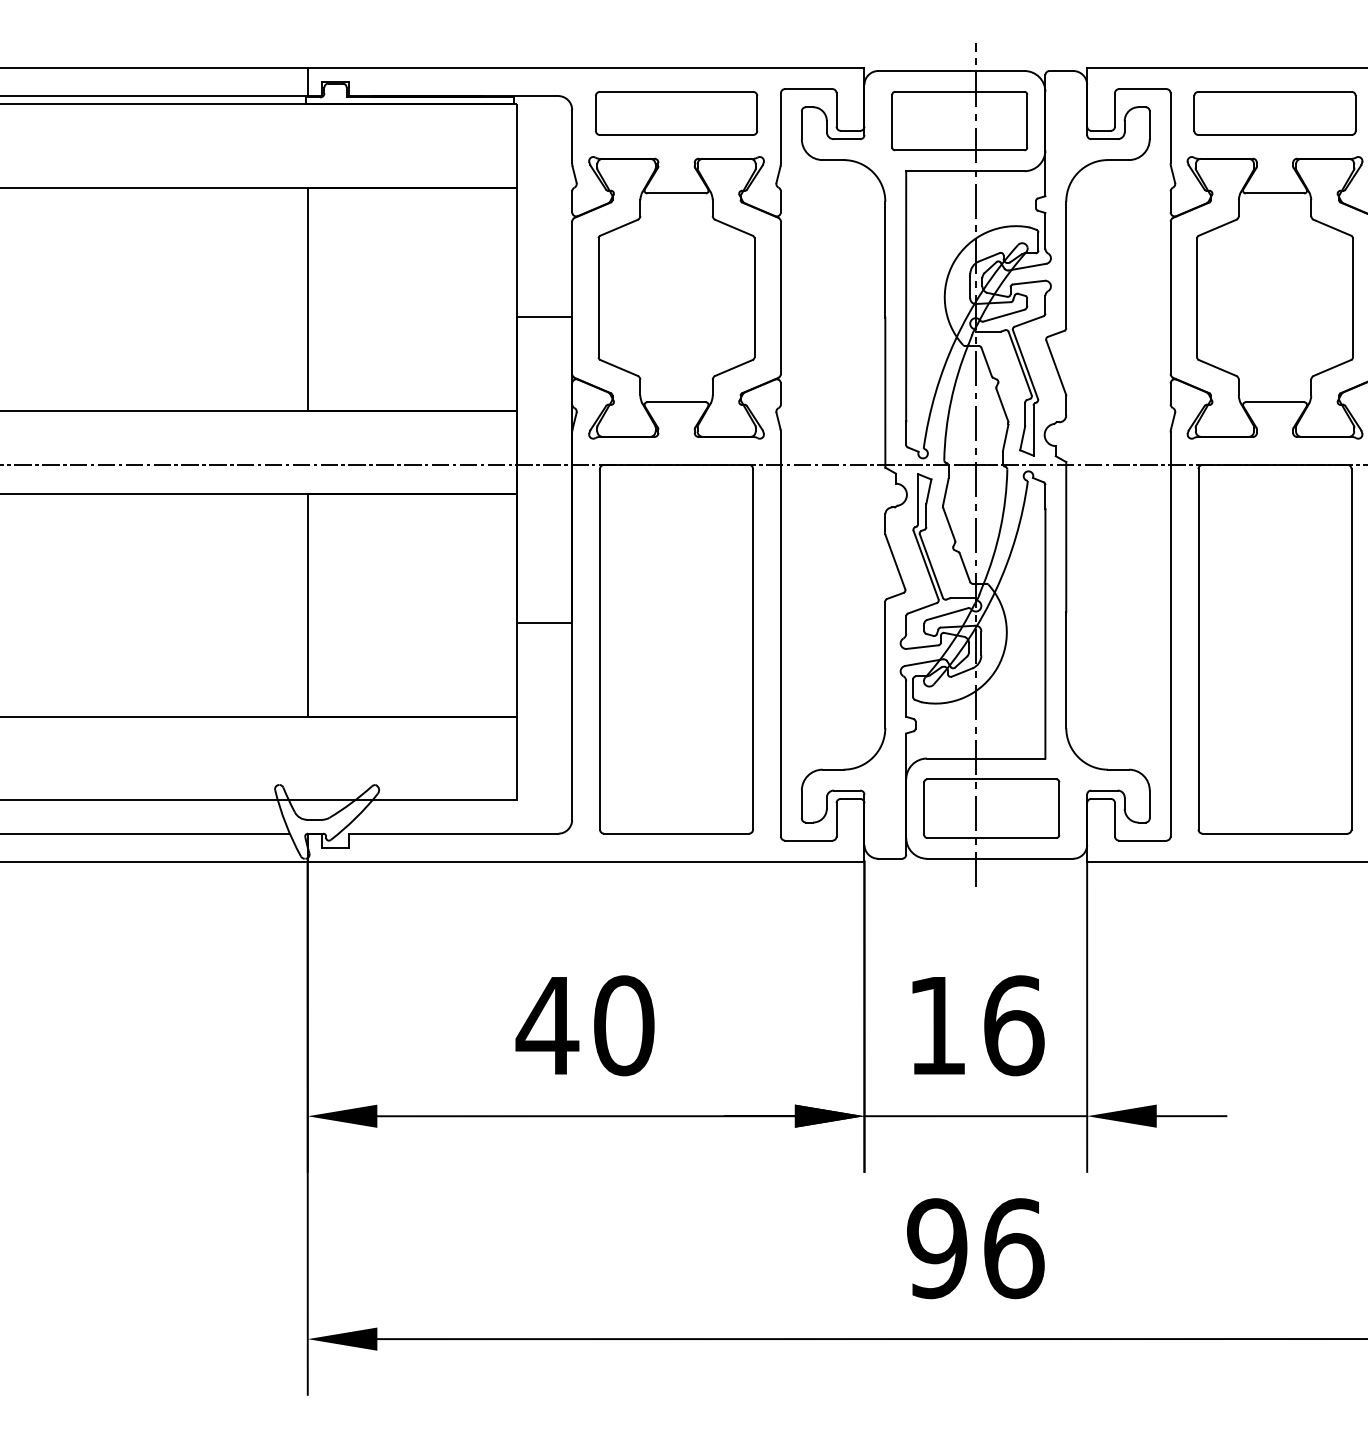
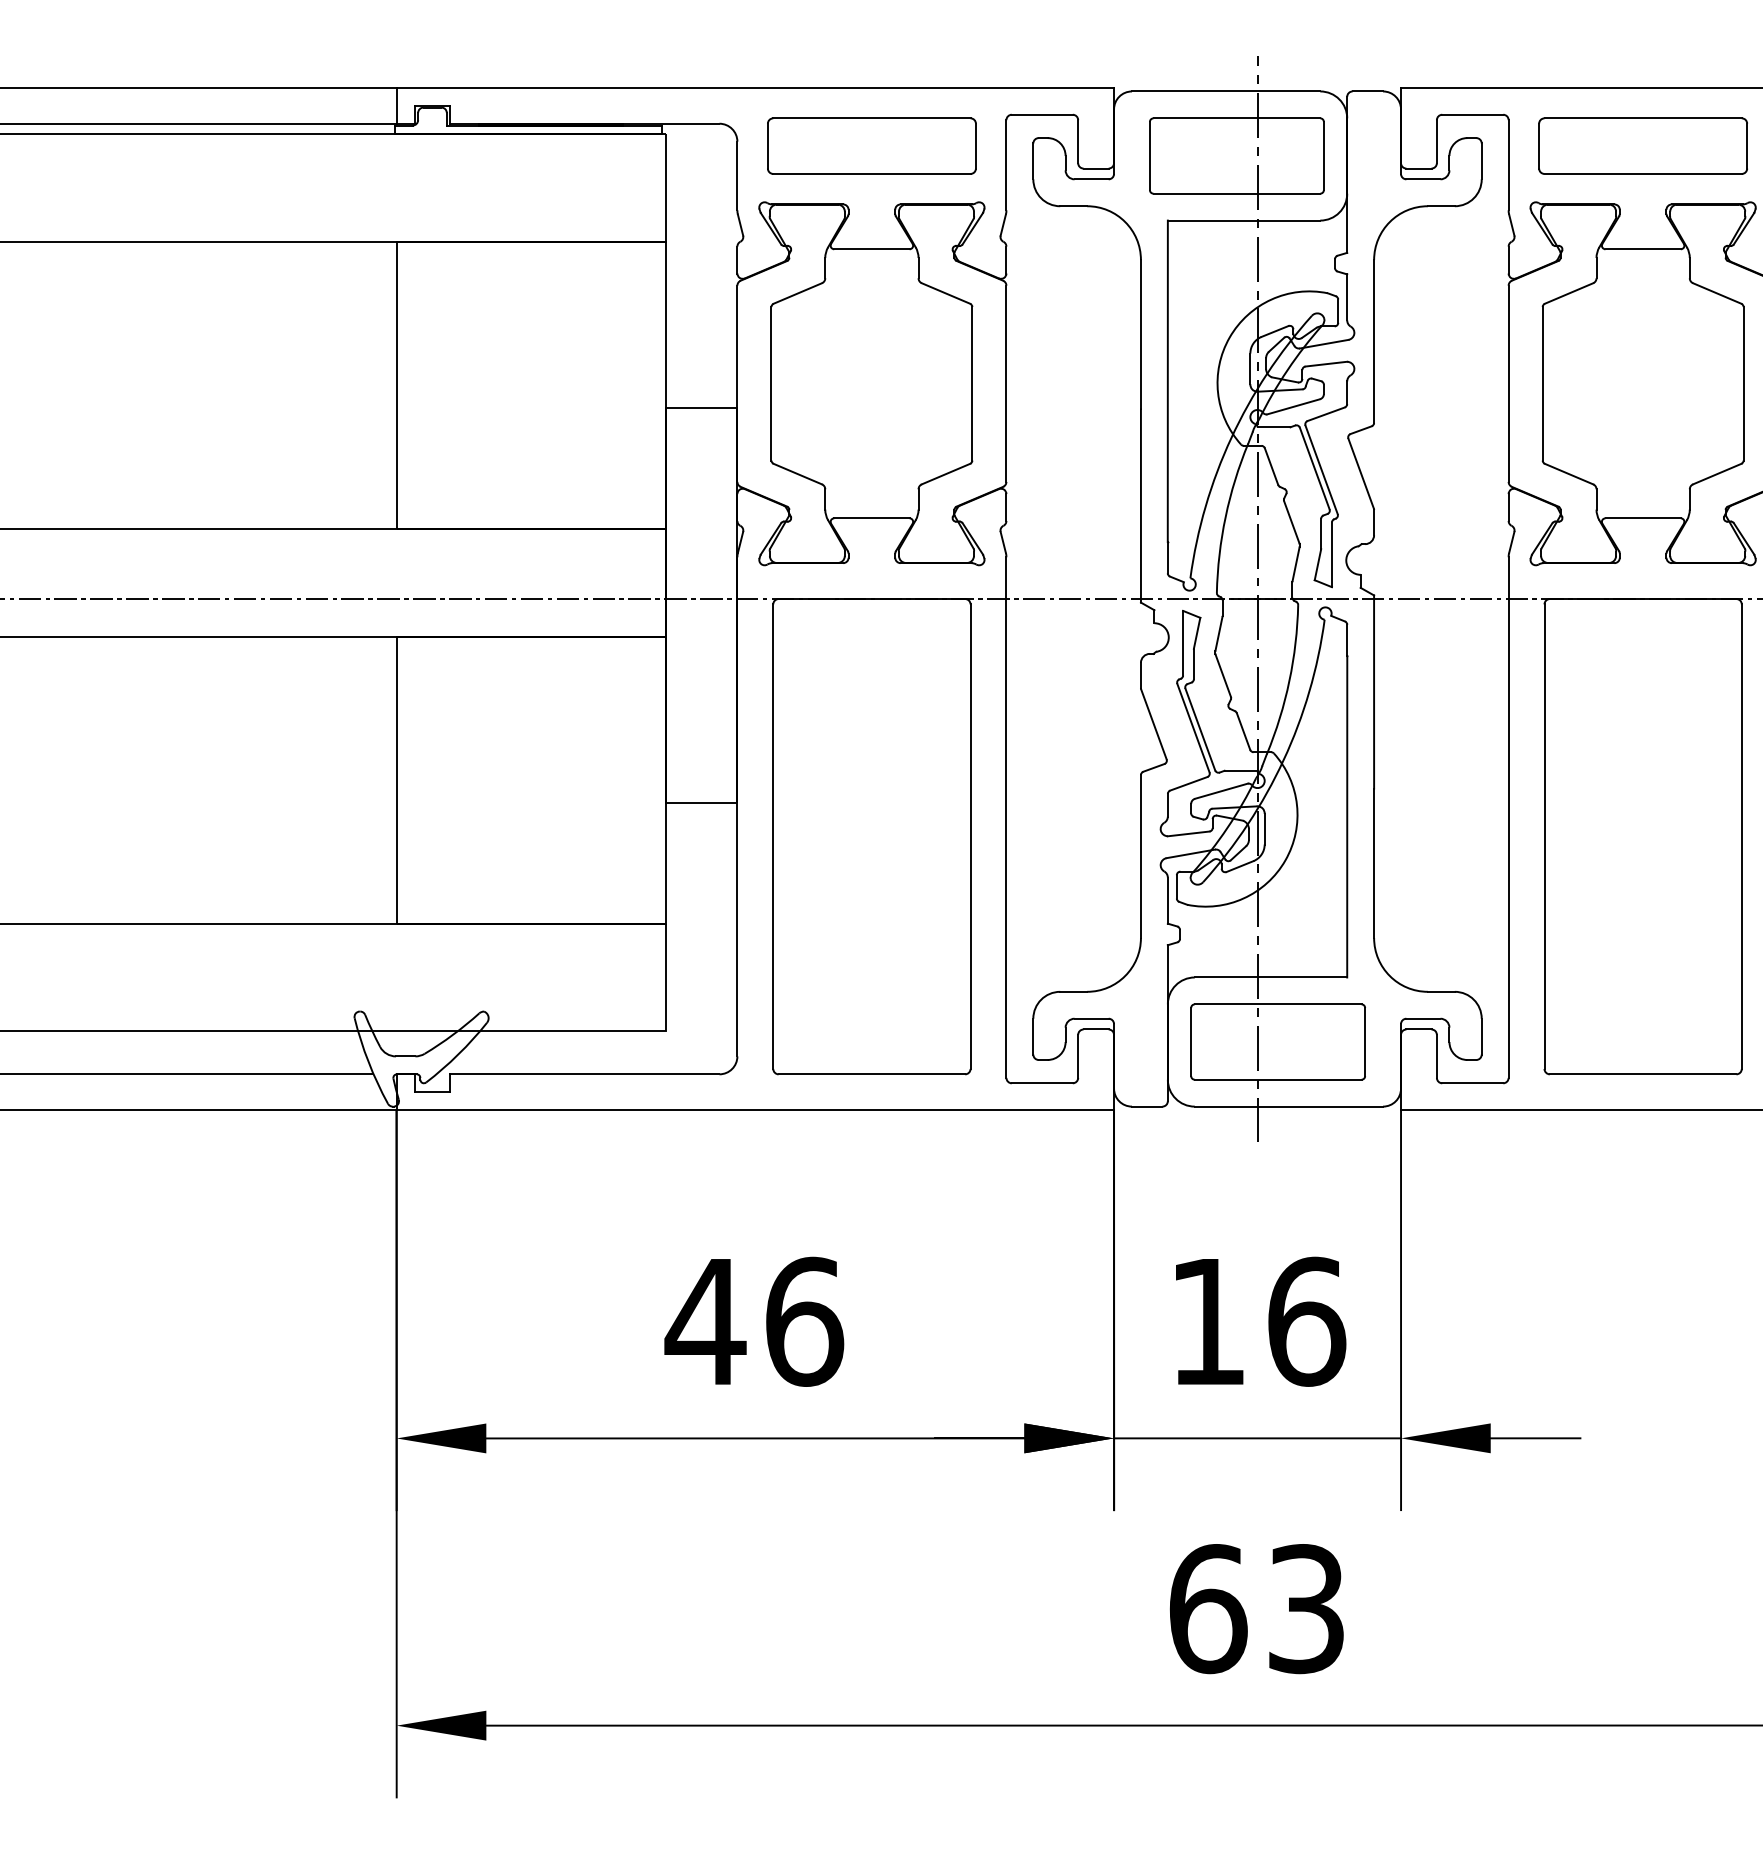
text: (624, 1025) -> (804, 1321), 40 -> 46
text: (975, 1249) -> (1257, 1609), 96 -> 63

